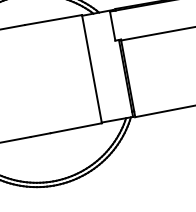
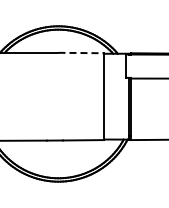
line: (53, 20) -> (81, 53), solid -> dashed

